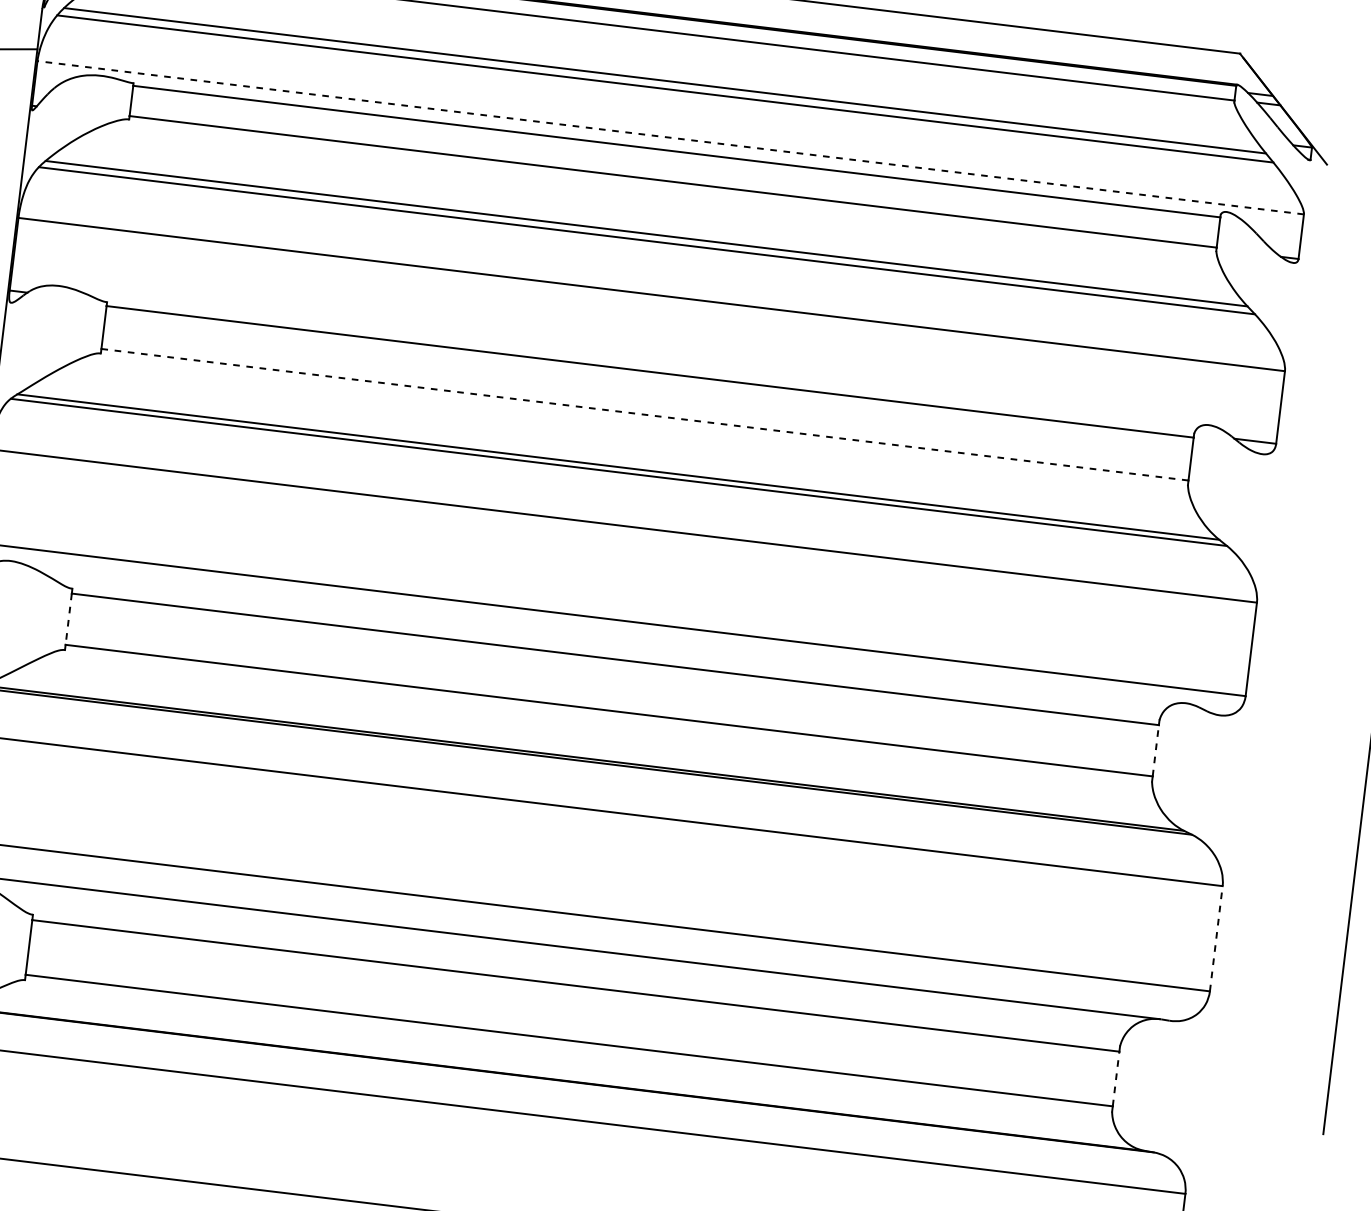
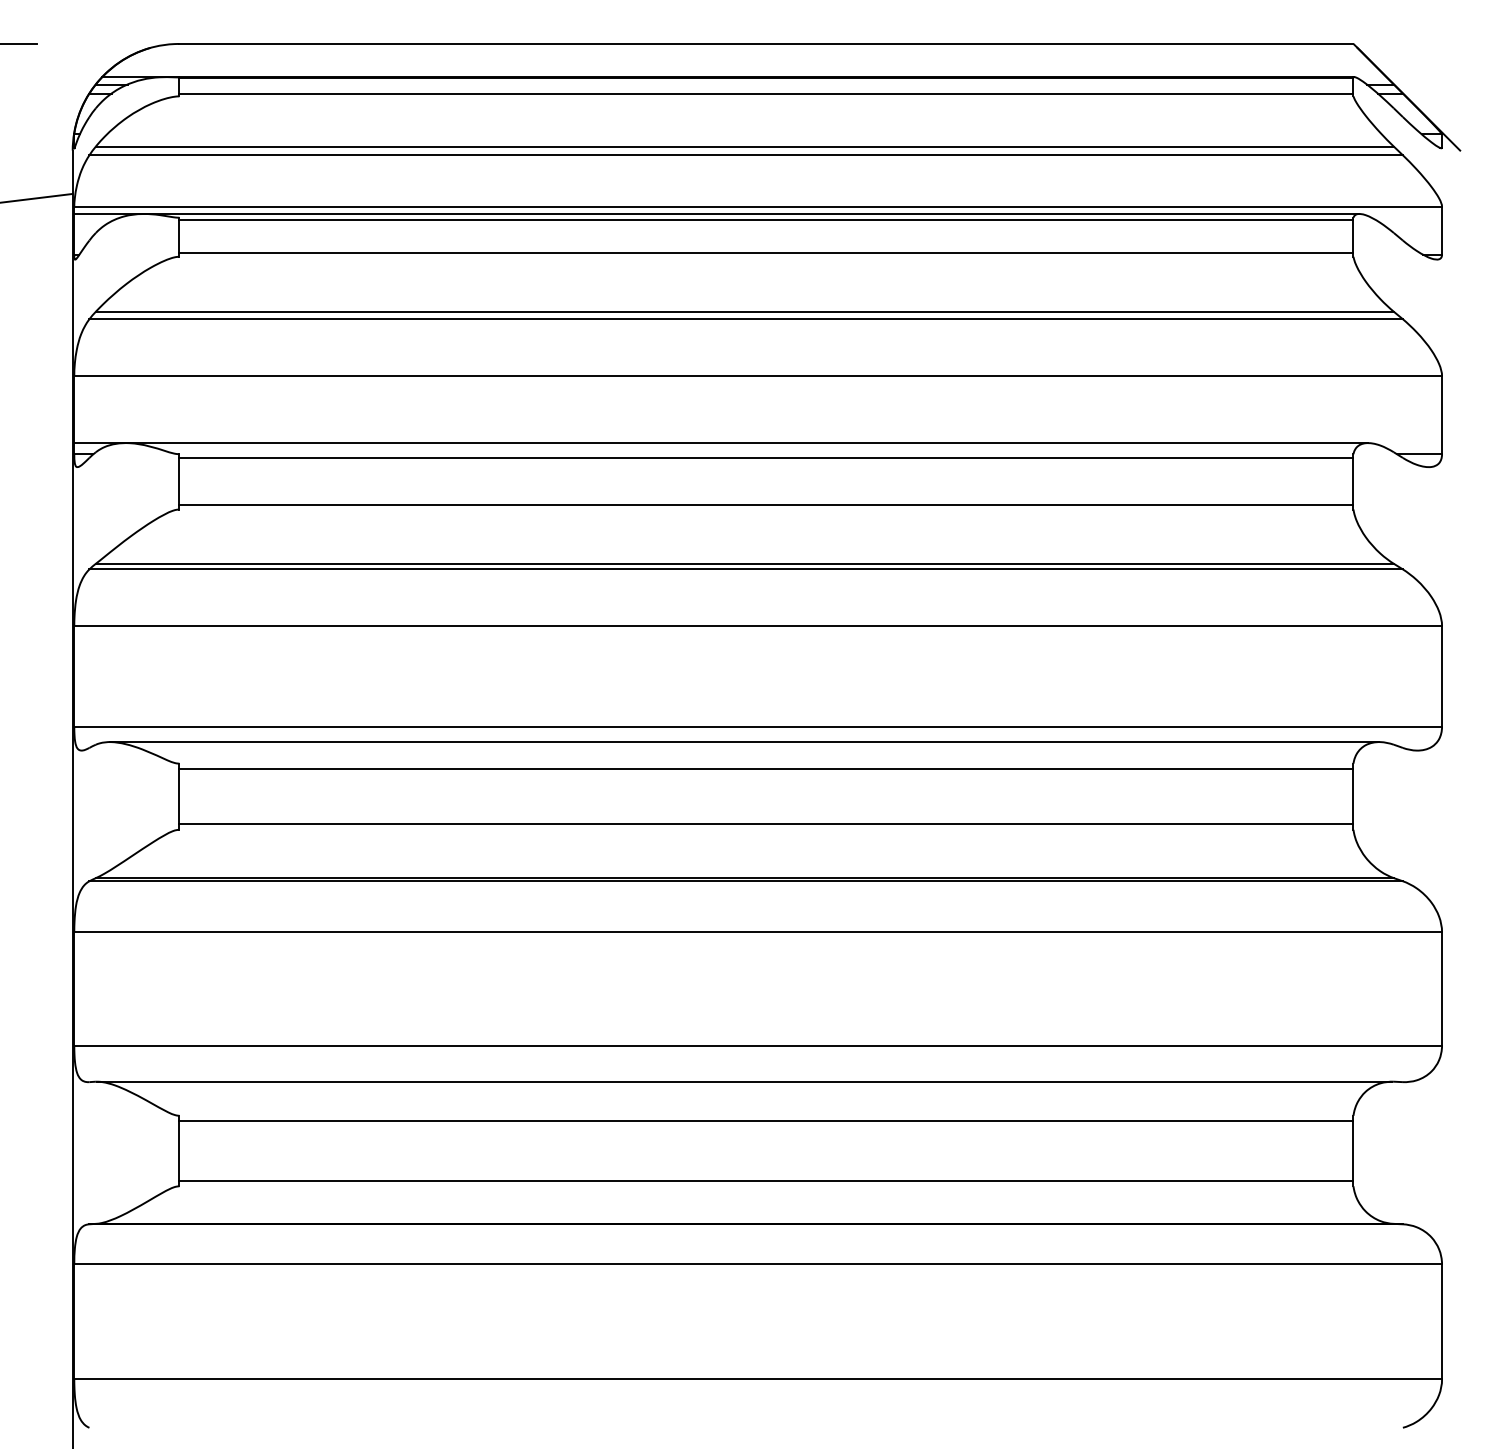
line: (671, 137) -> (758, 206), dashed -> solid
line: (631, 139) -> (716, 213), added
line: (609, 352) -> (720, 443), added
line: (644, 414) -> (765, 504), dashed -> solid
line: (68, 619) -> (179, 796), dashed -> solid
line: (597, 632) -> (744, 742), added
line: (1155, 750) -> (1353, 796), dashed -> solid
line: (1216, 938) -> (1442, 988), dashed -> solid
line: (1116, 1079) -> (1353, 1151), dashed -> solid

